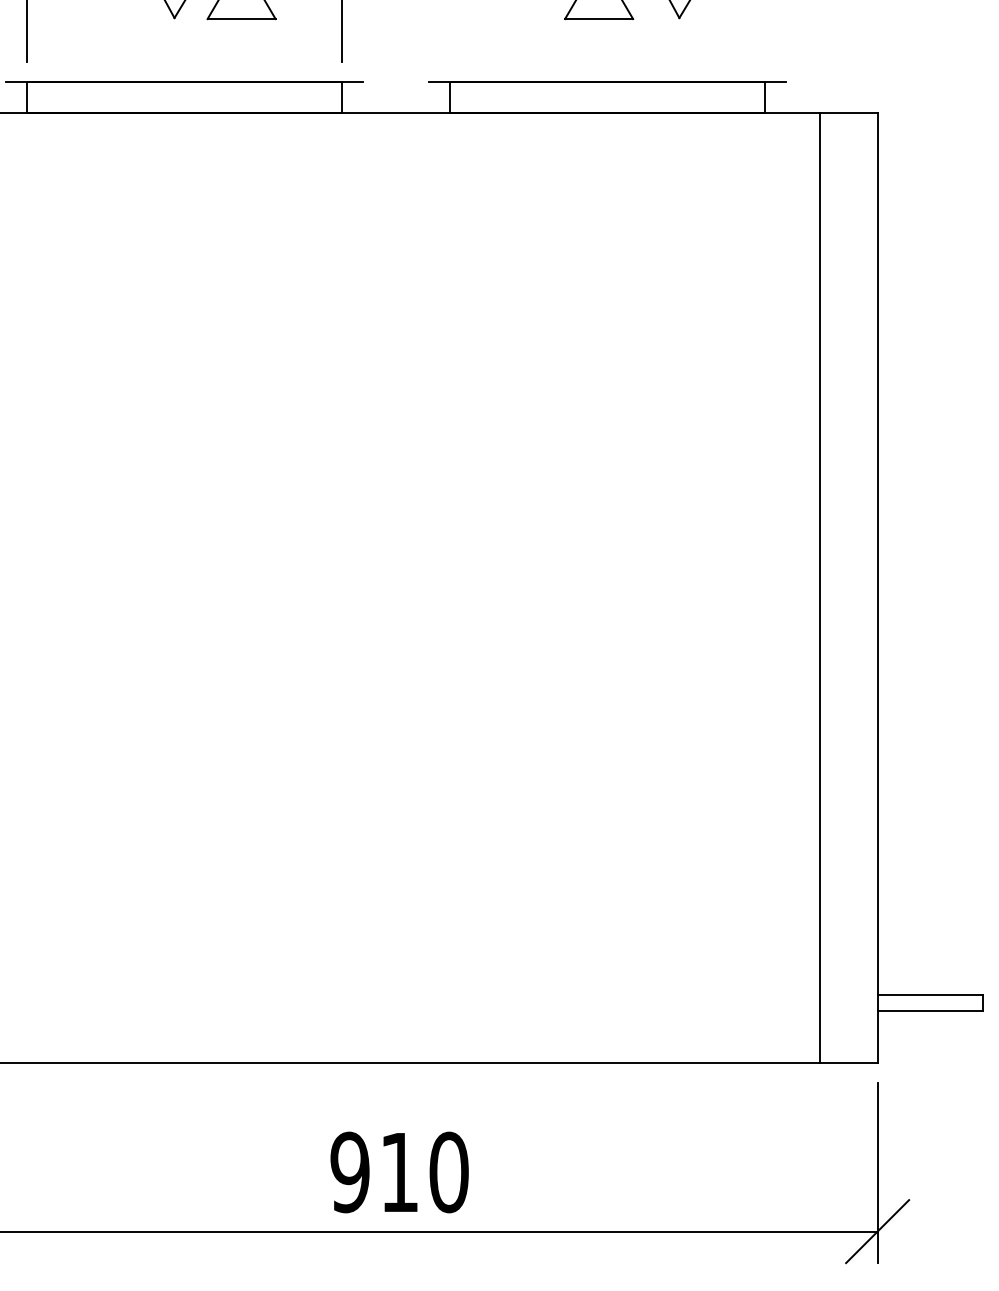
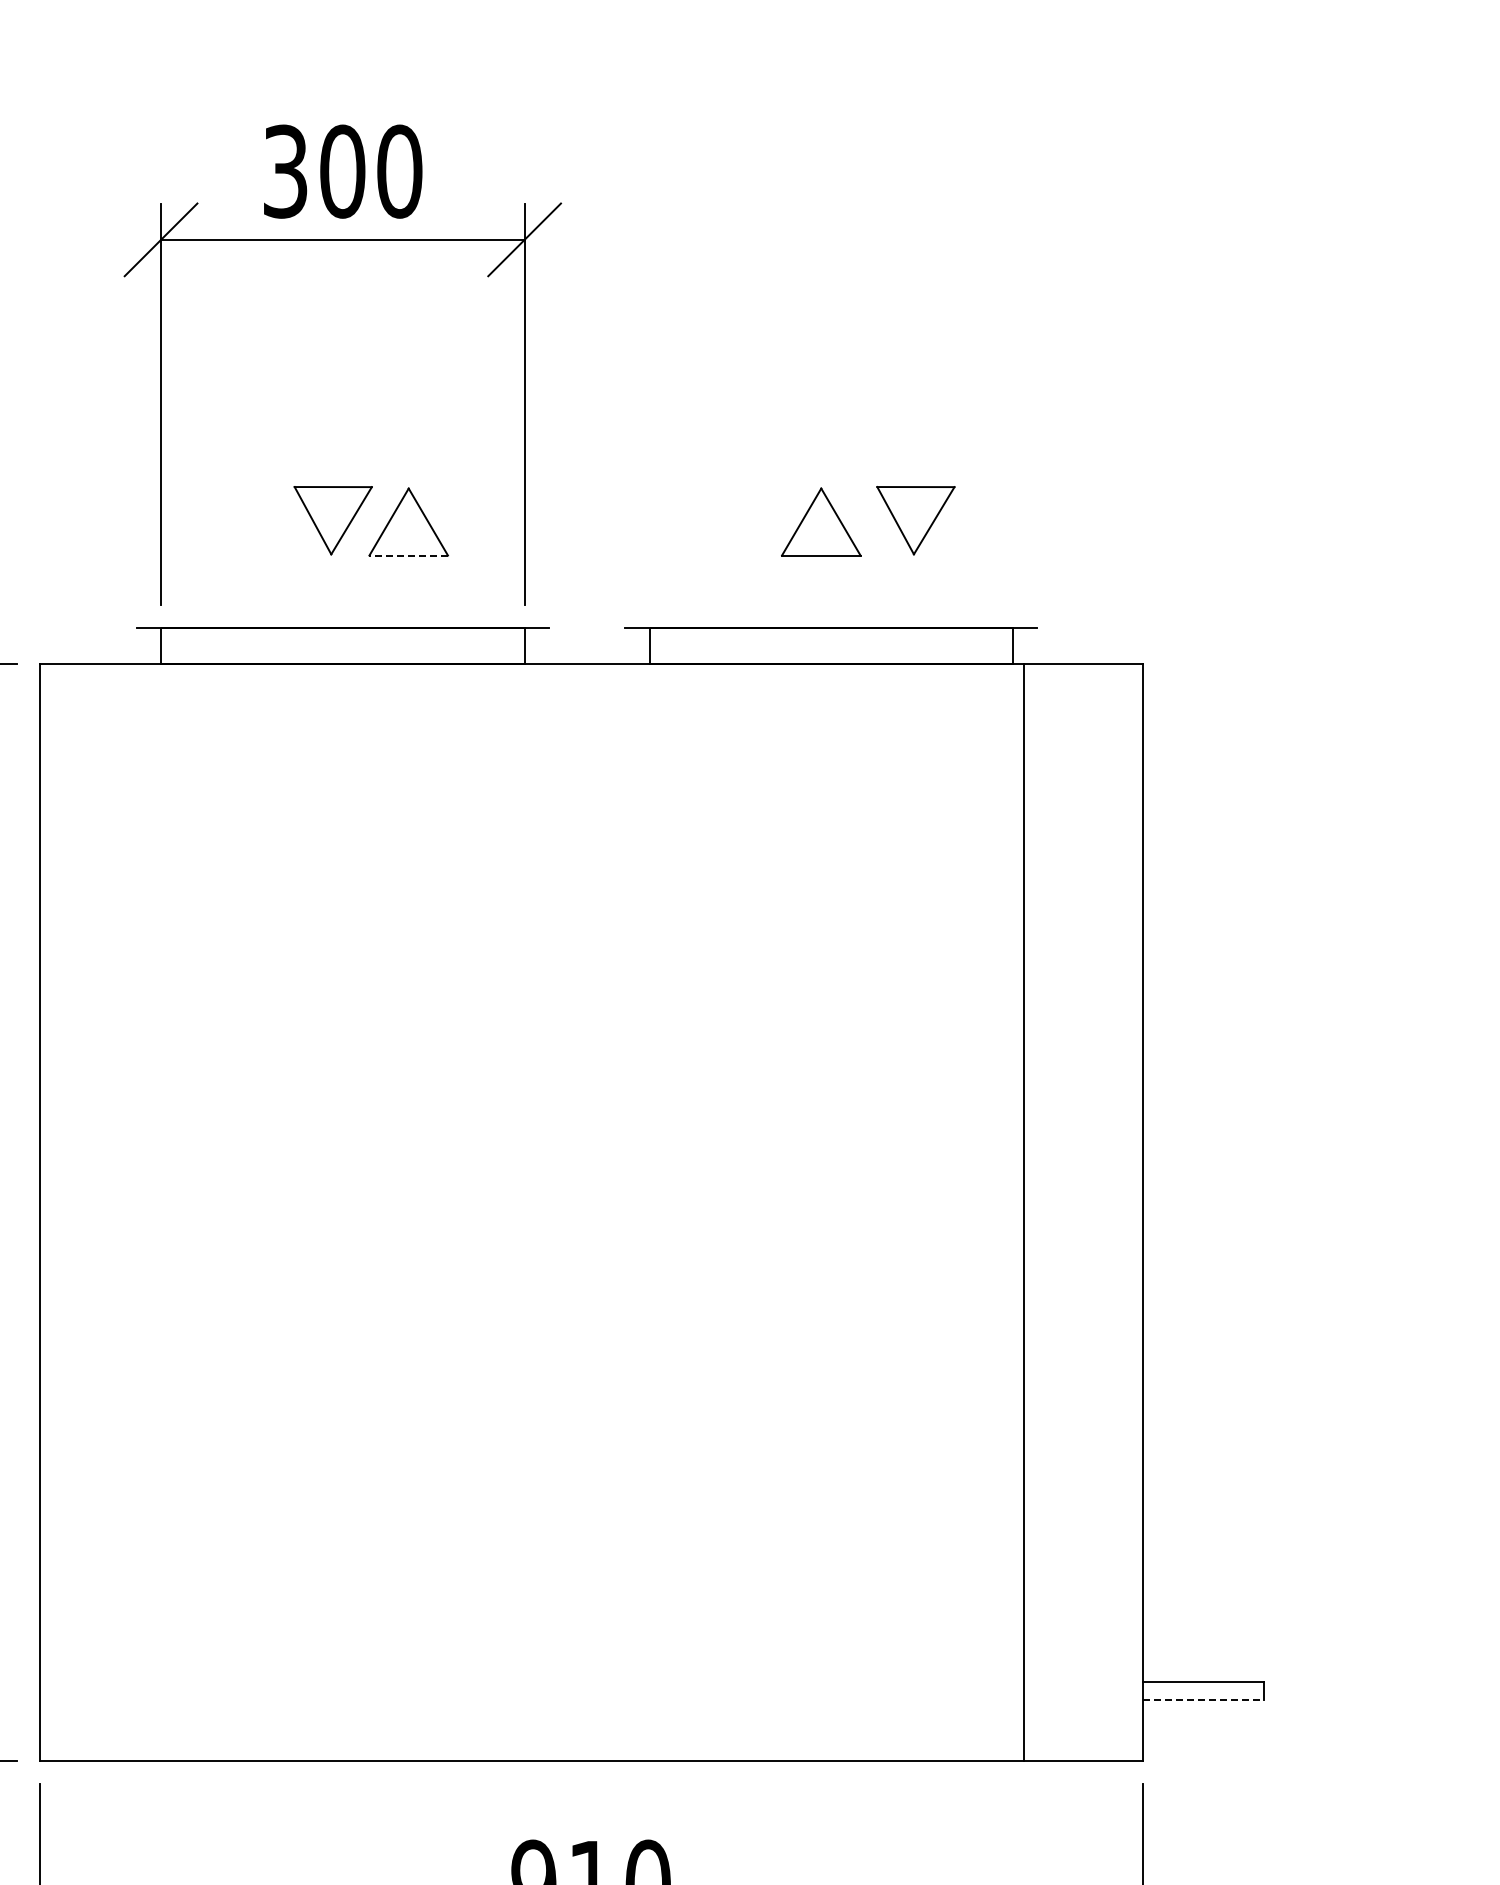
line: (241, 19) -> (408, 555), solid -> dashed
line: (820, 587) -> (1024, 1211), moved
line: (930, 1010) -> (1203, 1699), solid -> dashed

